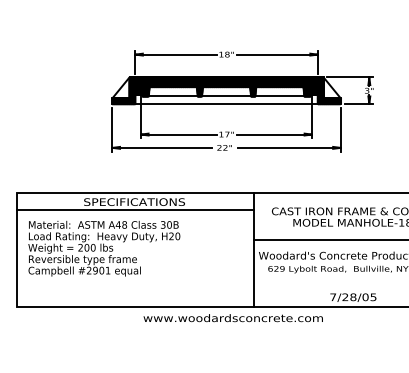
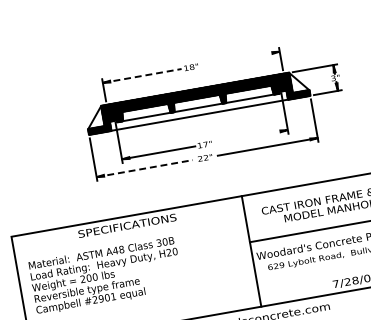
line: (175, 54) -> (141, 75), solid -> dashed
line: (276, 54) -> (239, 58), removed
line: (274, 134) -> (251, 136), removed
line: (162, 147) -> (145, 168), solid -> dashed
line: (135, 209) -> (129, 232), removed

